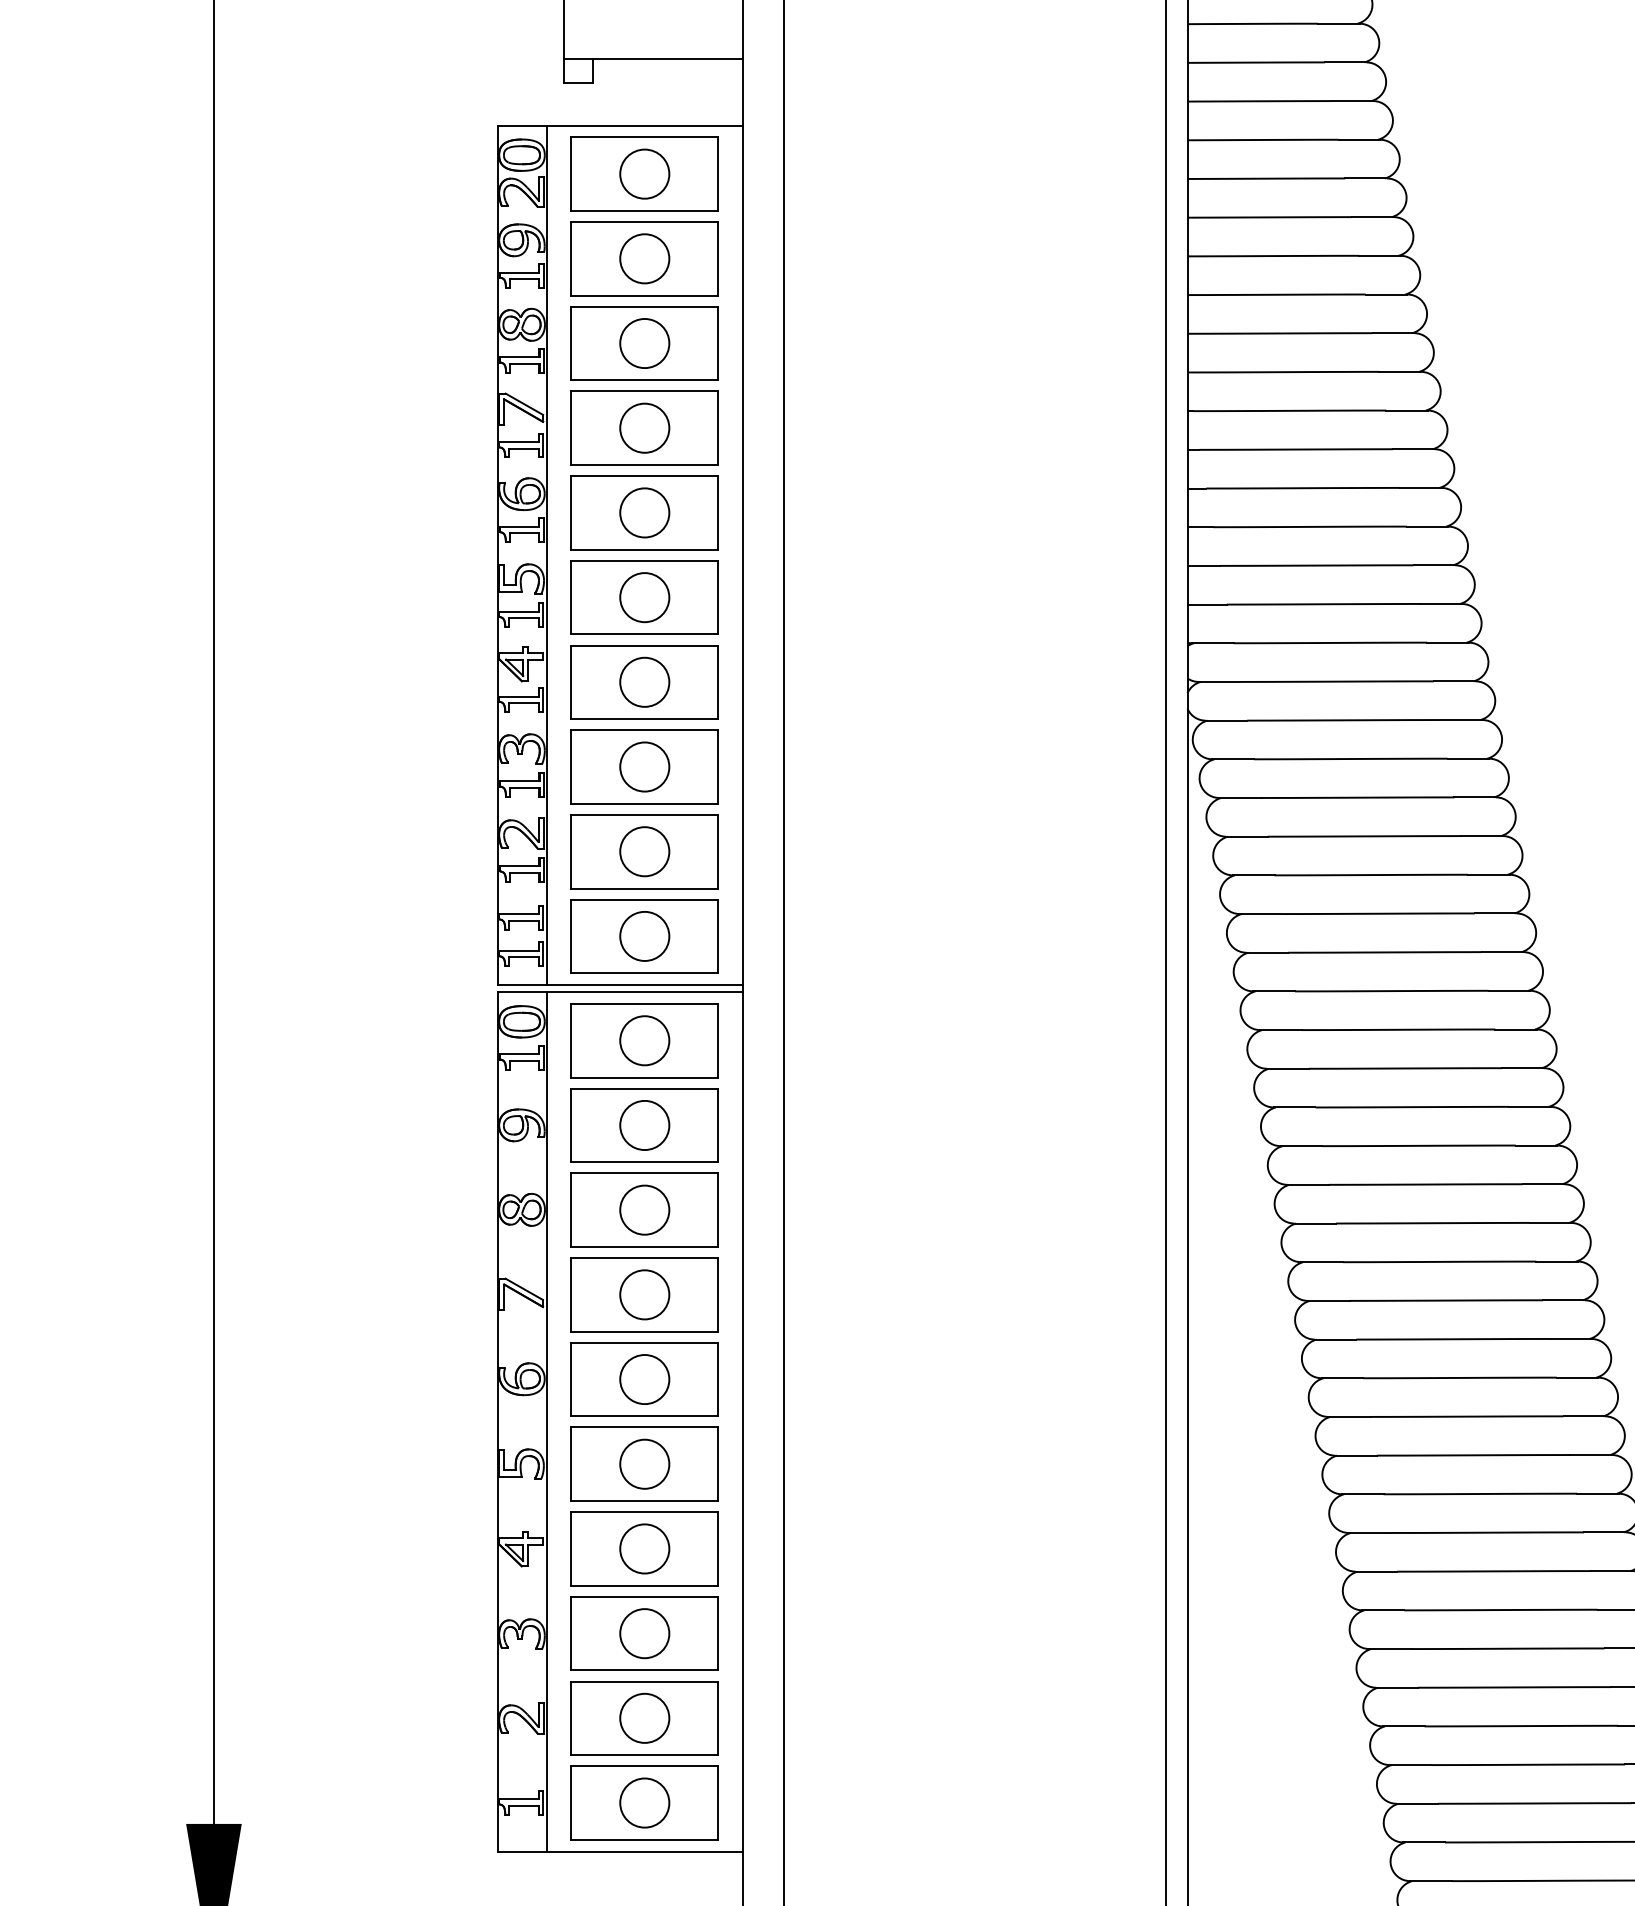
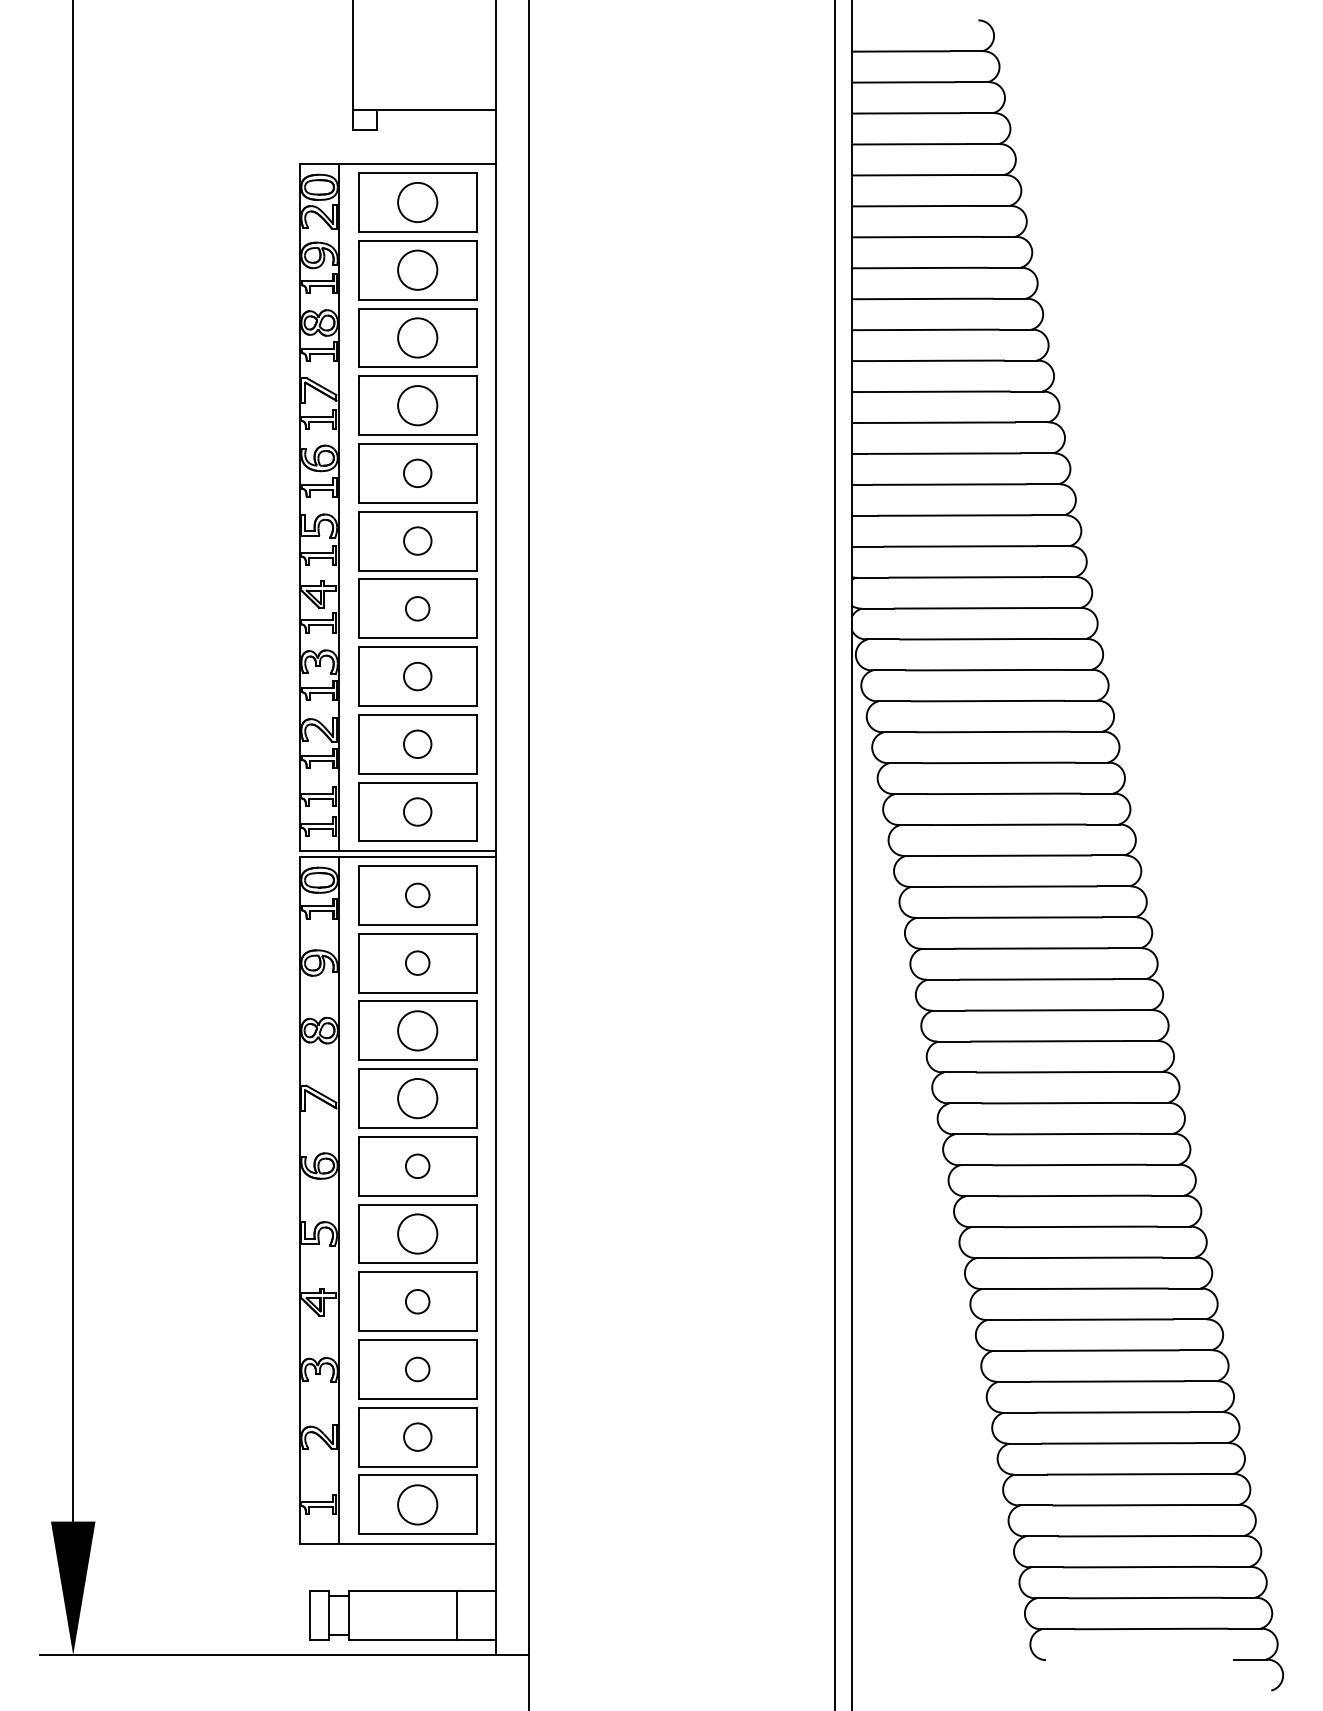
circle: (644, 513) -> (417, 473), size x0.7
circle: (644, 596) -> (417, 540), size x0.7
circle: (644, 681) -> (417, 608), size x0.6
circle: (644, 766) -> (417, 676), size x0.7
circle: (644, 850) -> (417, 743), size x0.7
circle: (644, 935) -> (417, 811), size x0.7
circle: (644, 1040) -> (417, 895), size x0.6
circle: (644, 1124) -> (417, 962), size x0.6
circle: (644, 1378) -> (417, 1165), size x0.6
circle: (644, 1548) -> (417, 1301), size x0.6
circle: (644, 1633) -> (417, 1369), size x0.6
circle: (644, 1717) -> (417, 1436), size x0.7

